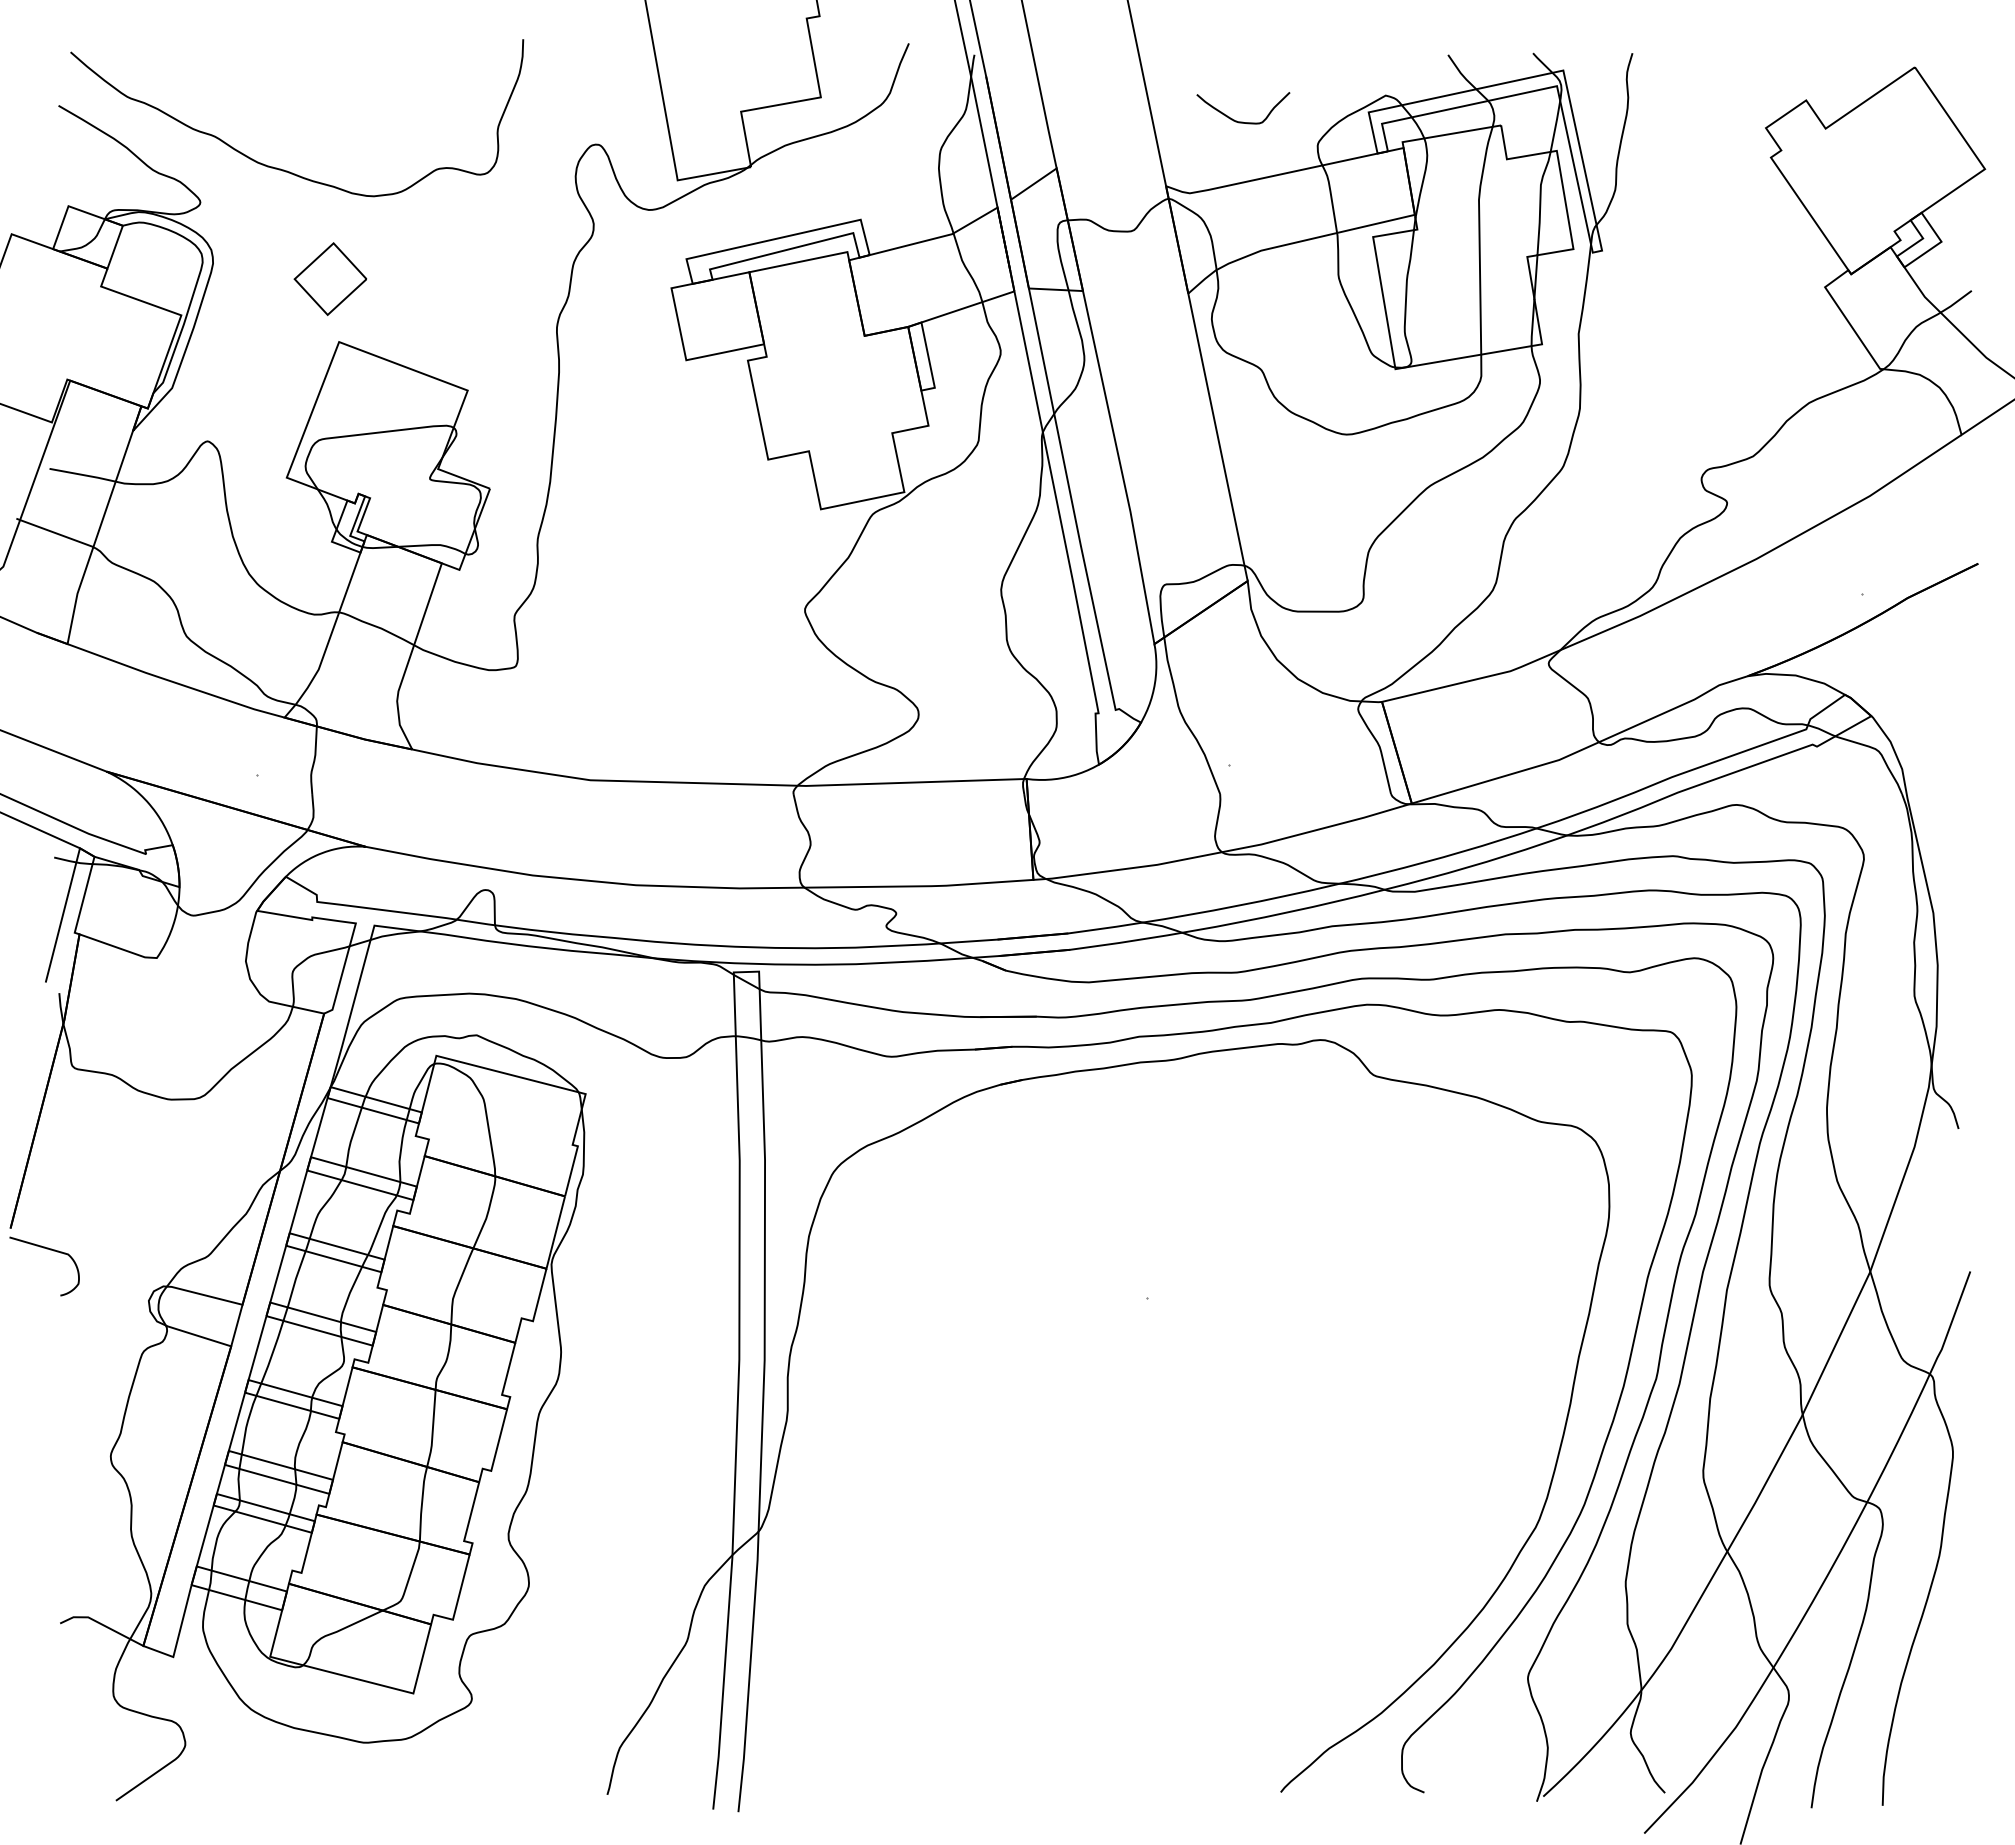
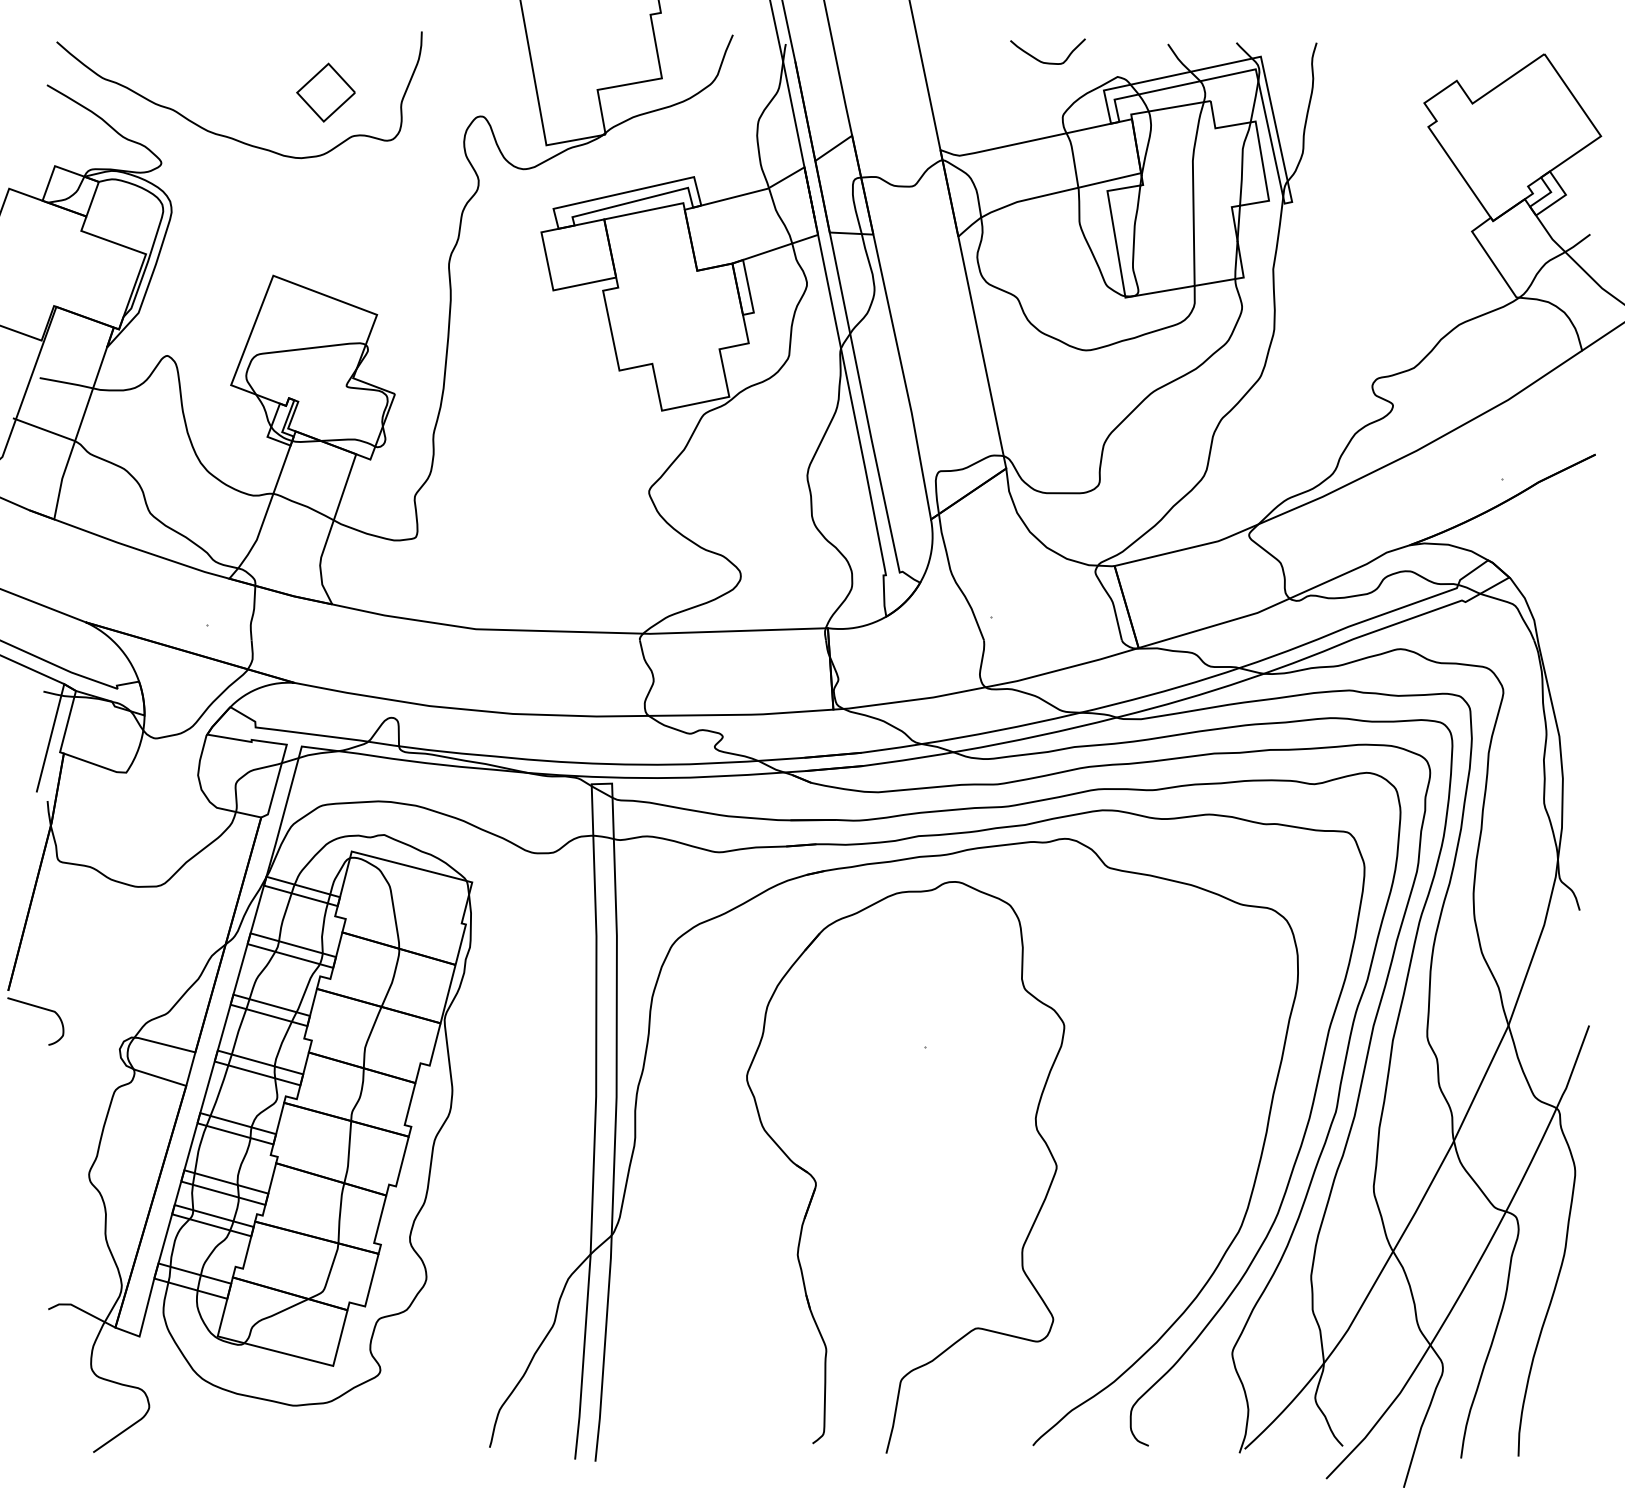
curve: (1243, 121) -> (1048, 62), moved
part: (329, 278) -> (325, 92), moved
part: (1012, 1465) -> (816, 1182), added

